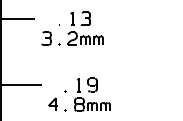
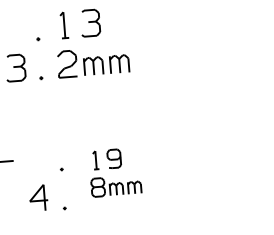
part: (92, 94) -> (115, 172), size x0.7

